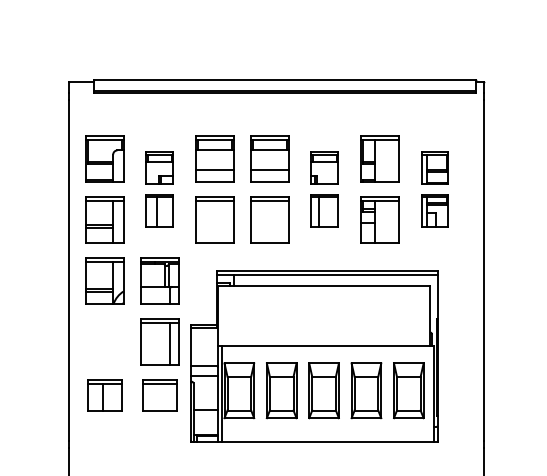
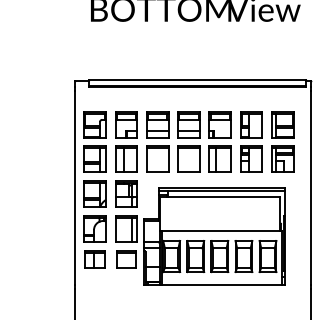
part: (159, 188) -> (126, 141), size x1.43
part: (323, 188) -> (219, 141), size x1.43
part: (434, 188) -> (282, 141), size x1.43
part: (103, 341) -> (94, 228), added

